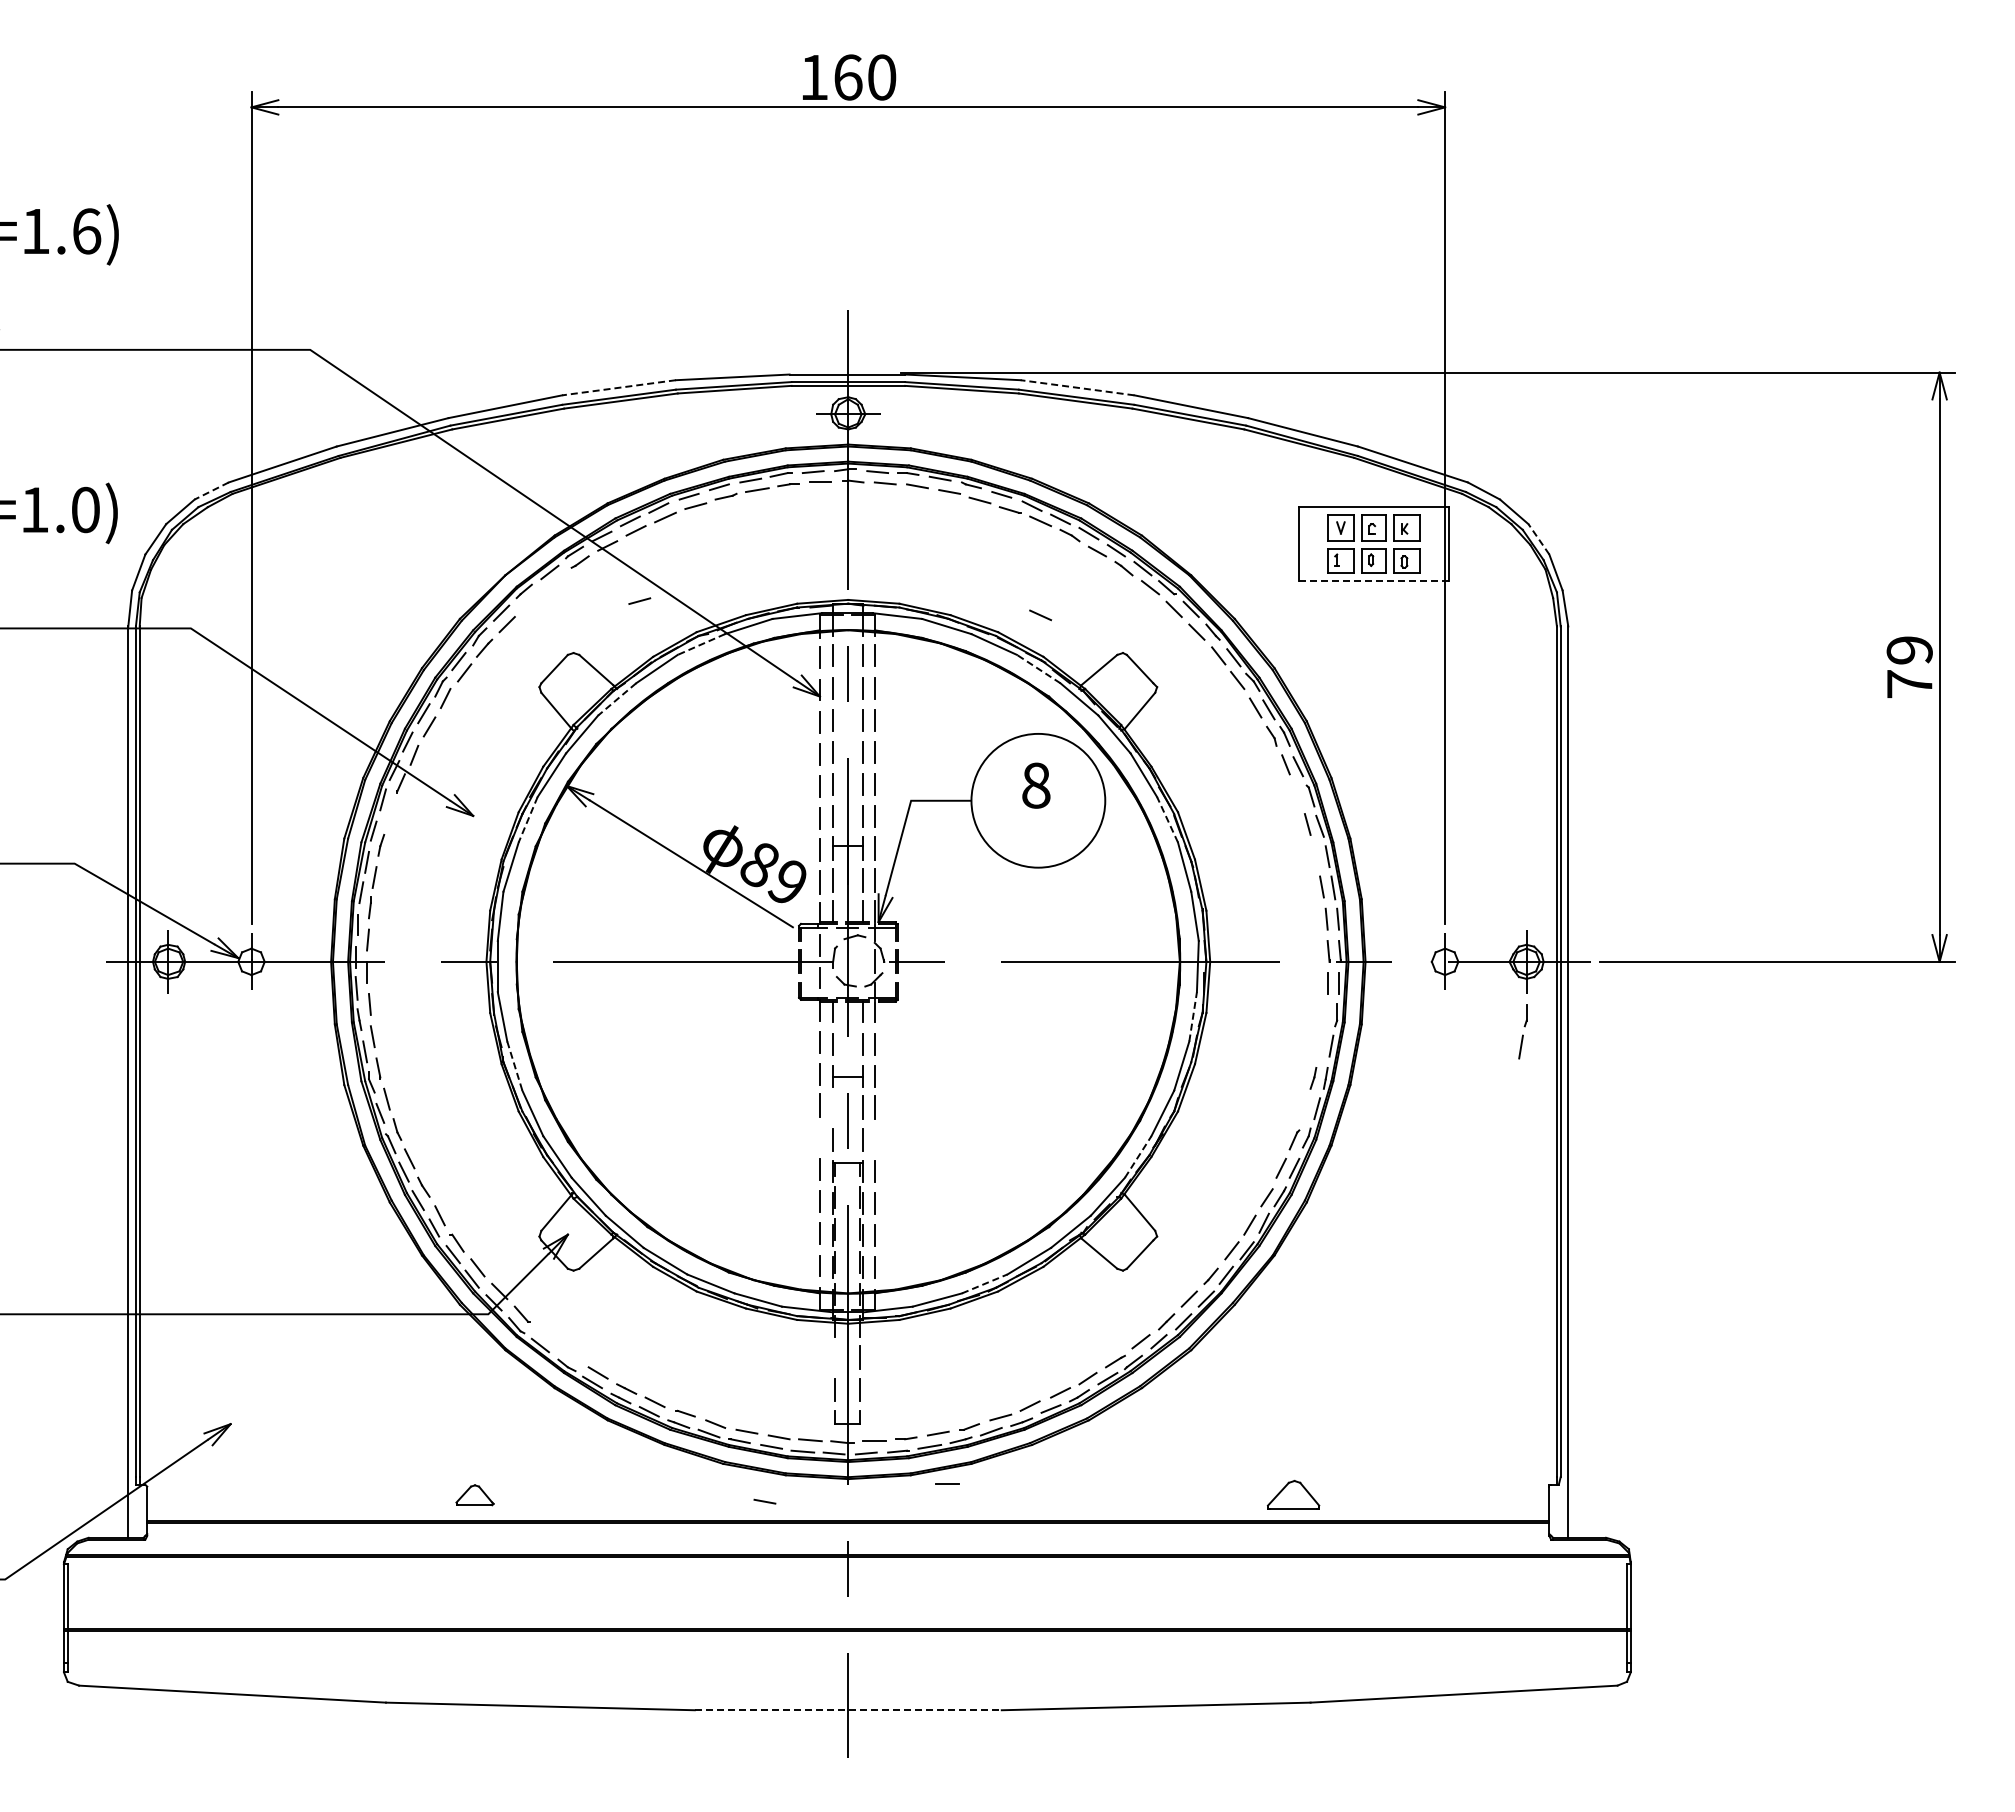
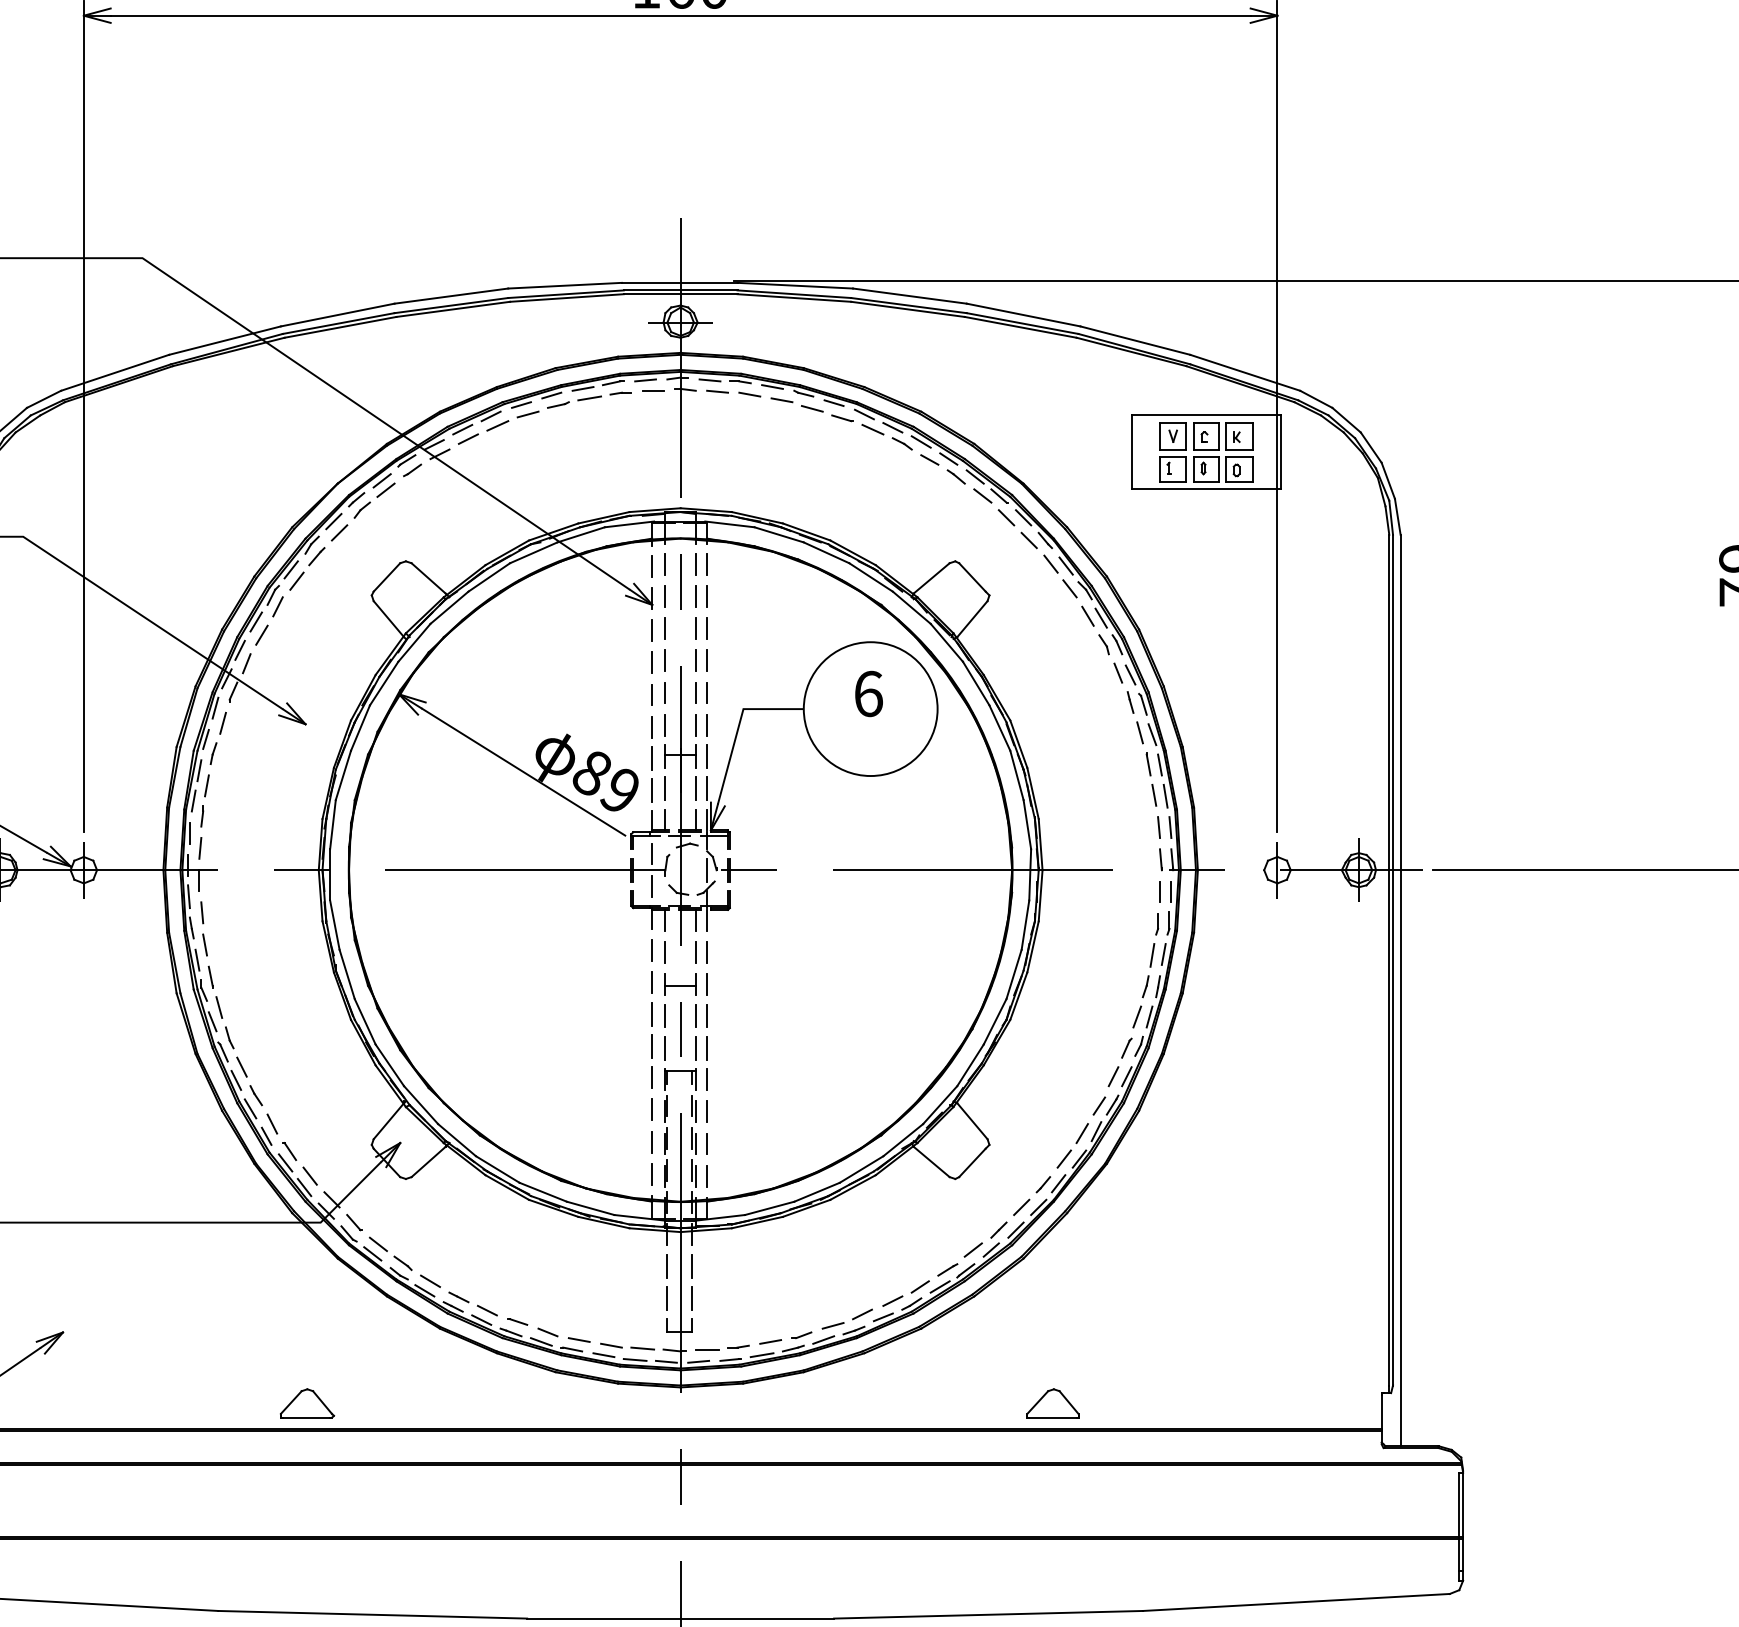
line: (618, 387) -> (450, 295), dashed -> solid
line: (1077, 387) -> (909, 295), dashed -> solid
line: (211, 491) -> (43, 399), dashed -> solid
line: (1538, 538) -> (1370, 446), dashed -> solid
line: (1374, 581) -> (1206, 489), dashed -> solid
part: (542, 592) -> (374, 500), added
line: (639, 600) -> (471, 508), removed
line: (1040, 615) -> (872, 523), removed
line: (701, 644) -> (533, 552), dashed -> solid
line: (1038, 668) -> (870, 576), dashed -> solid
line: (617, 699) -> (449, 607), dashed -> solid
text: (1036, 785) -> (868, 693), 8 -> 6
line: (1297, 793) -> (1129, 701), added
line: (390, 814) -> (222, 722), added
line: (528, 819) -> (360, 727), dashed -> solid
line: (1167, 819) -> (999, 727), dashed -> solid
line: (1316, 855) -> (1148, 763), added
line: (1193, 1016) -> (1025, 924), dashed -> solid
part: (1522, 1031) -> (1153, 939), moved
line: (514, 1066) -> (346, 974), dashed -> solid
line: (832, 1107) -> (664, 1015), added
line: (1304, 1108) -> (1136, 1016), added
line: (819, 1137) -> (651, 1045), added
line: (874, 1139) -> (706, 1047), added
line: (1138, 1156) -> (970, 1064), dashed -> solid
line: (984, 1283) -> (816, 1191), dashed -> solid
part: (558, 1345) -> (390, 1253), added
line: (834, 1357) -> (666, 1265), added
line: (947, 1483) -> (779, 1391), removed
part: (1293, 1494) -> (1052, 1402), moved
part: (474, 1495) -> (306, 1403), size x1.43
line: (764, 1501) -> (596, 1409), removed
line: (848, 1710) -> (680, 1618), dashed -> solid

